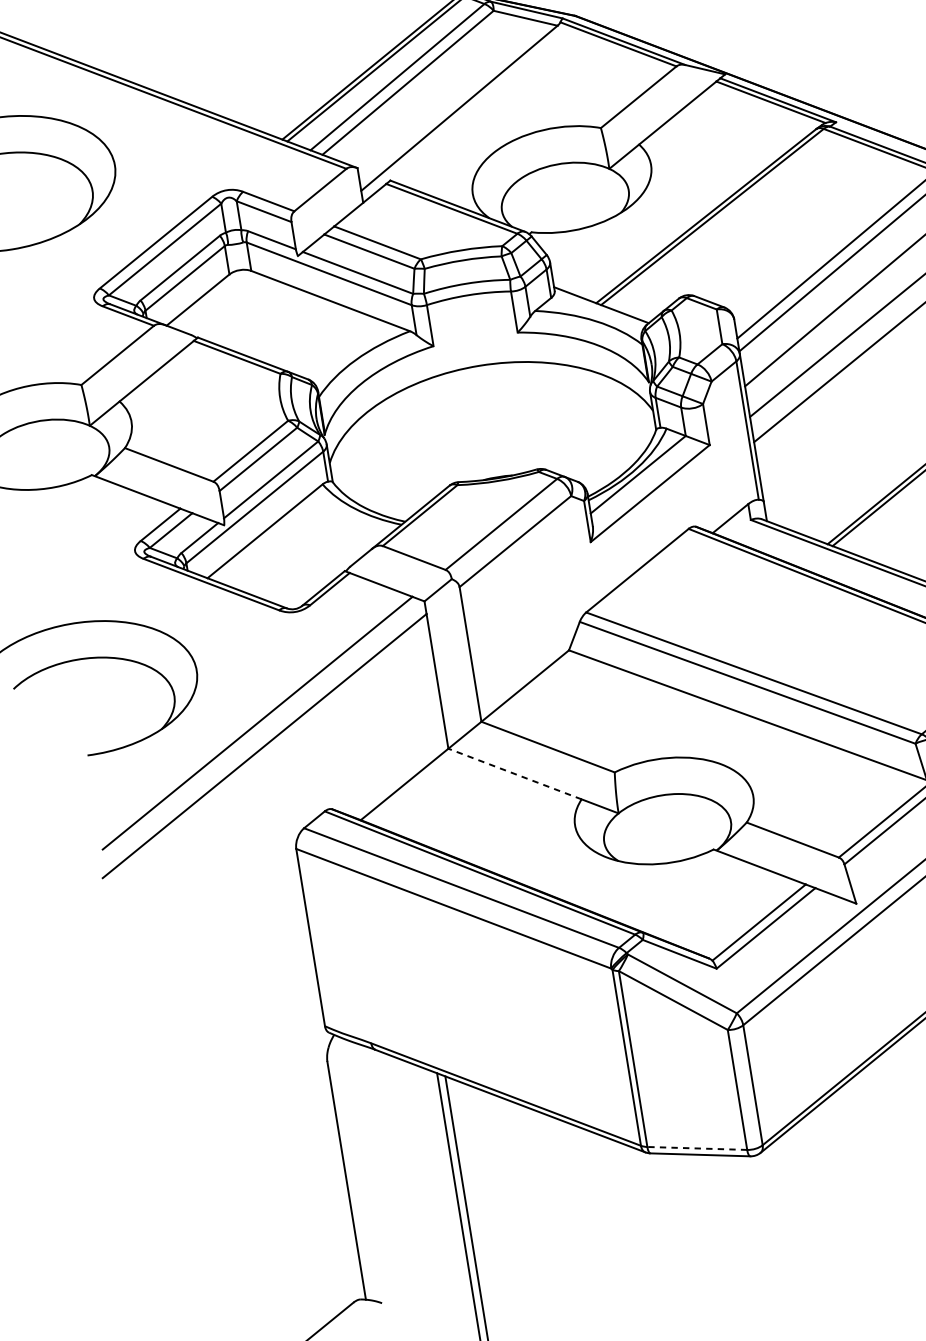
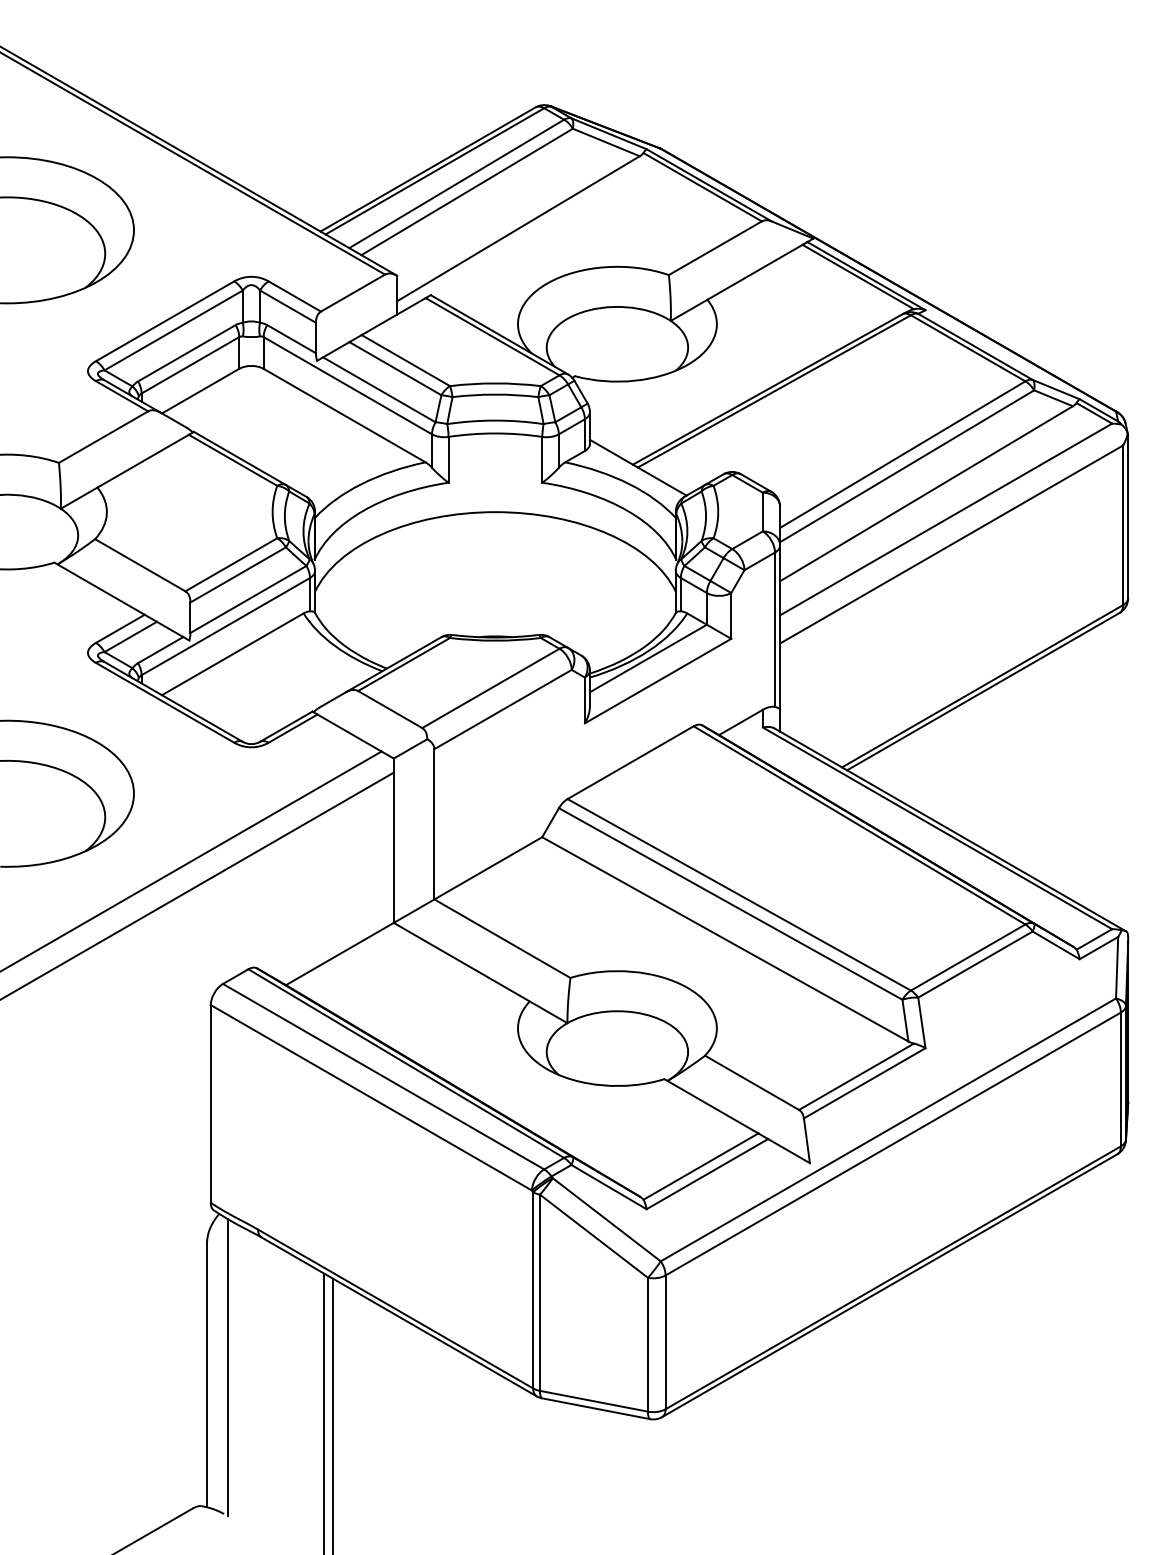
line: (514, 774) -> (461, 962), dashed -> solid
line: (696, 1148) -> (593, 1401), dashed -> solid
line: (363, 1171) -> (227, 1367), added

